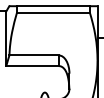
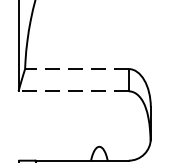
line: (34, 55) -> (77, 69), solid -> dashed
line: (32, 66) -> (73, 92), solid -> dashed

